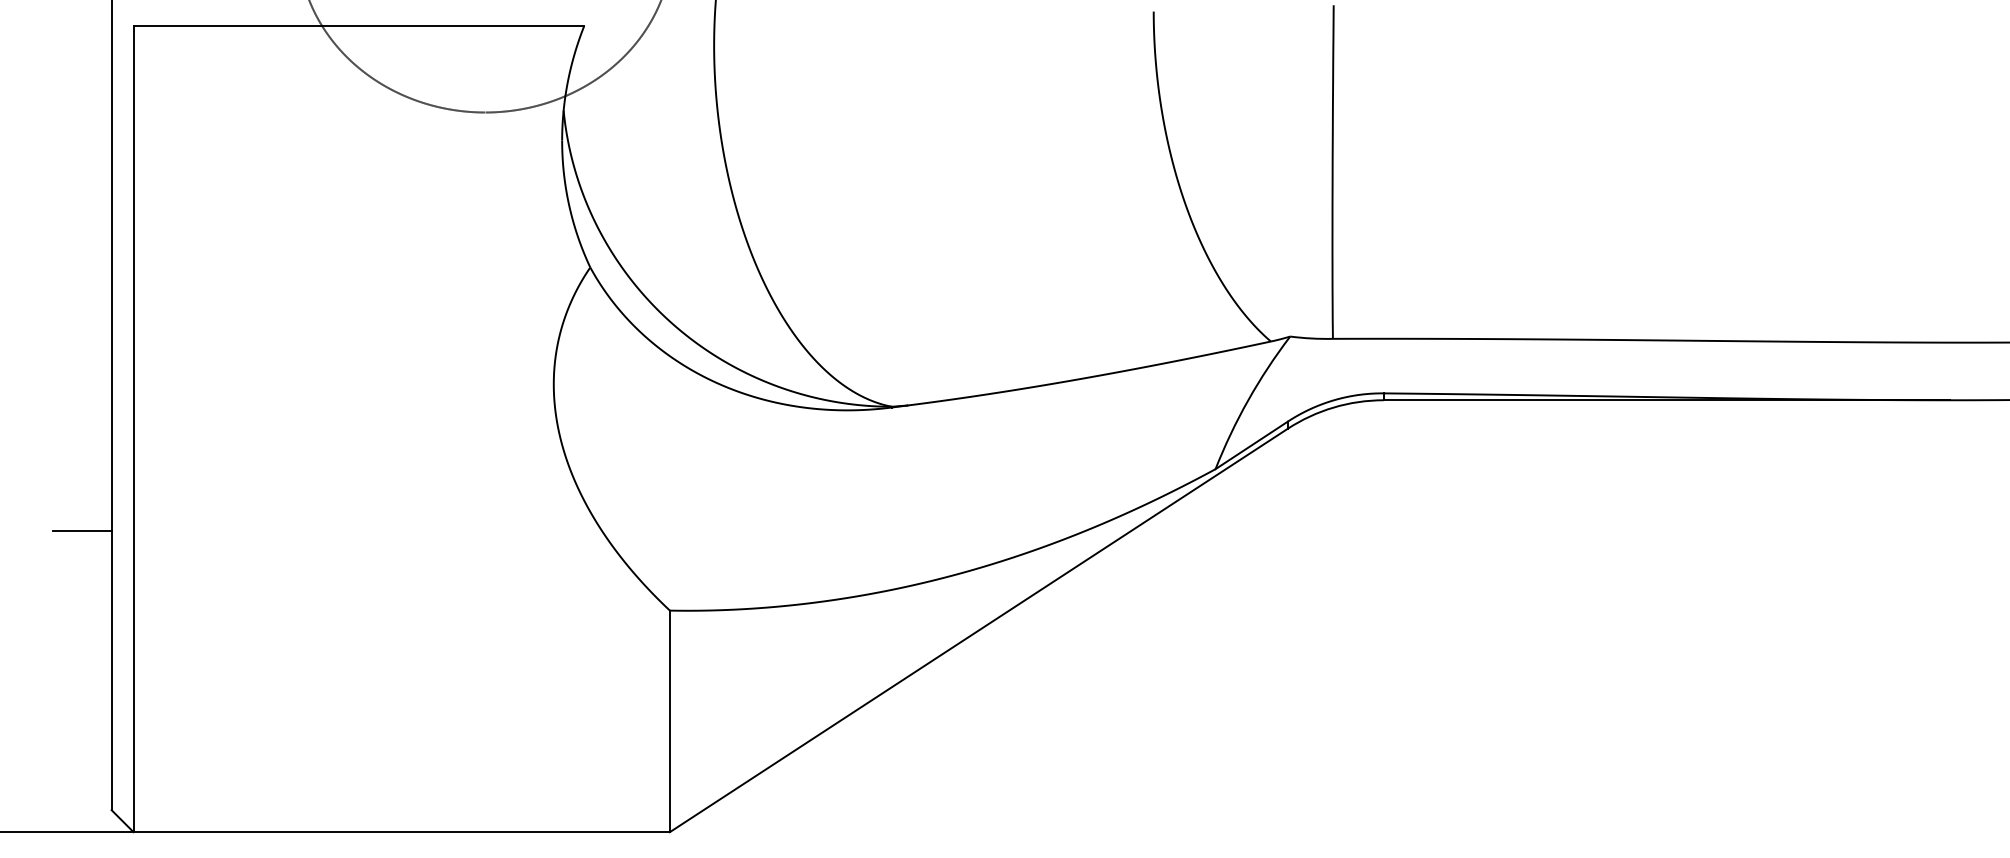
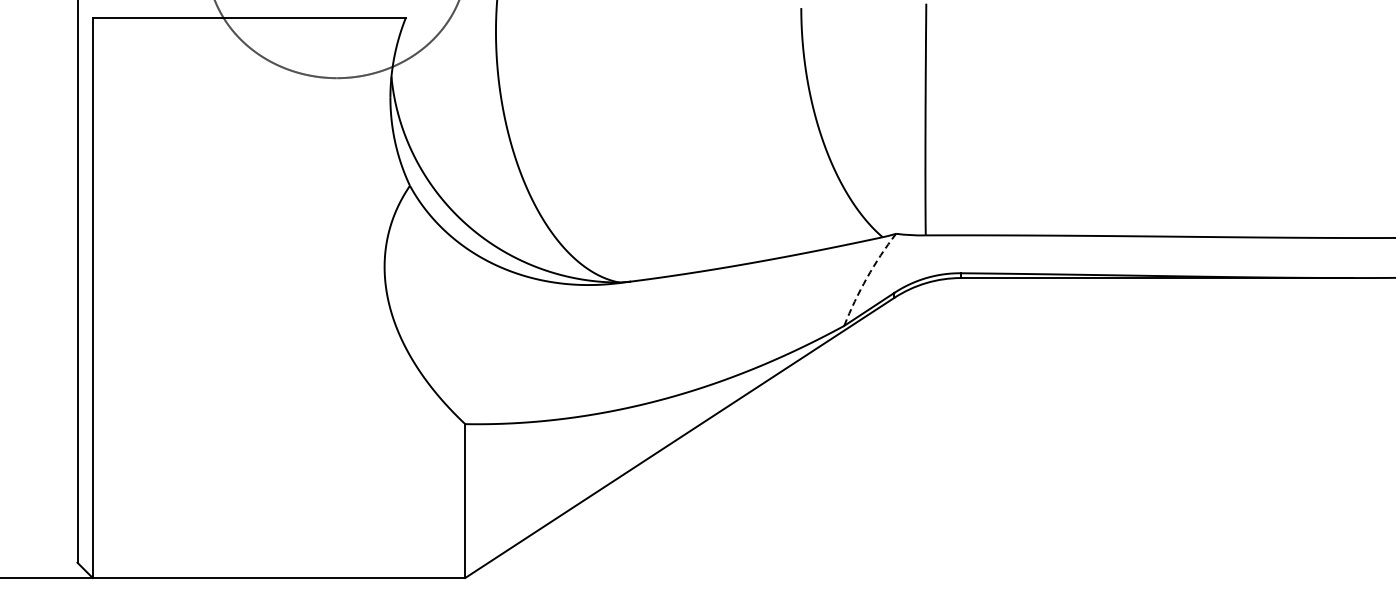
arc: (1247, 400) -> (866, 278), solid -> dashed
line: (81, 530) -> (56, 368), removed

